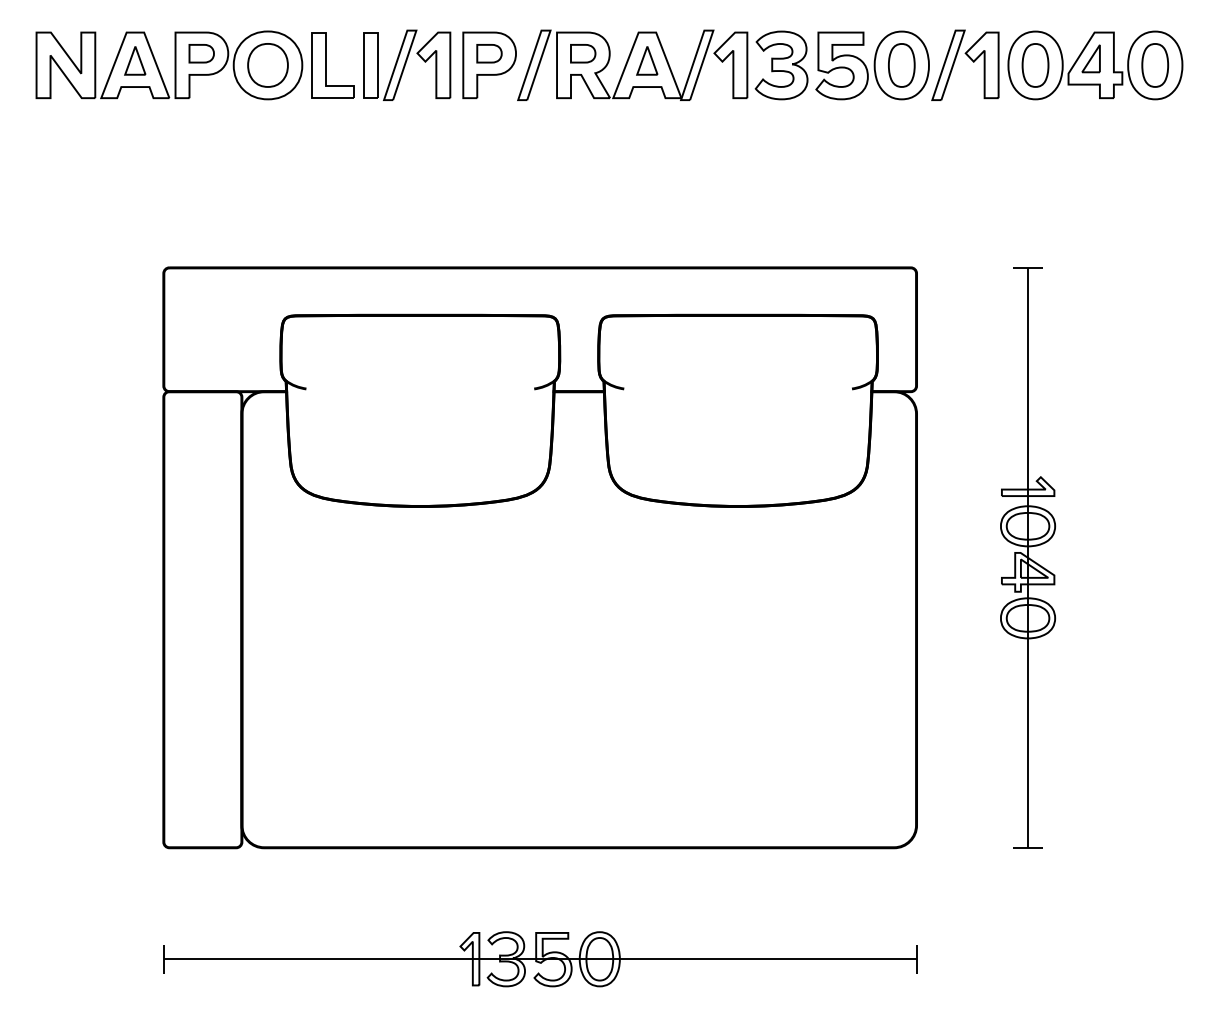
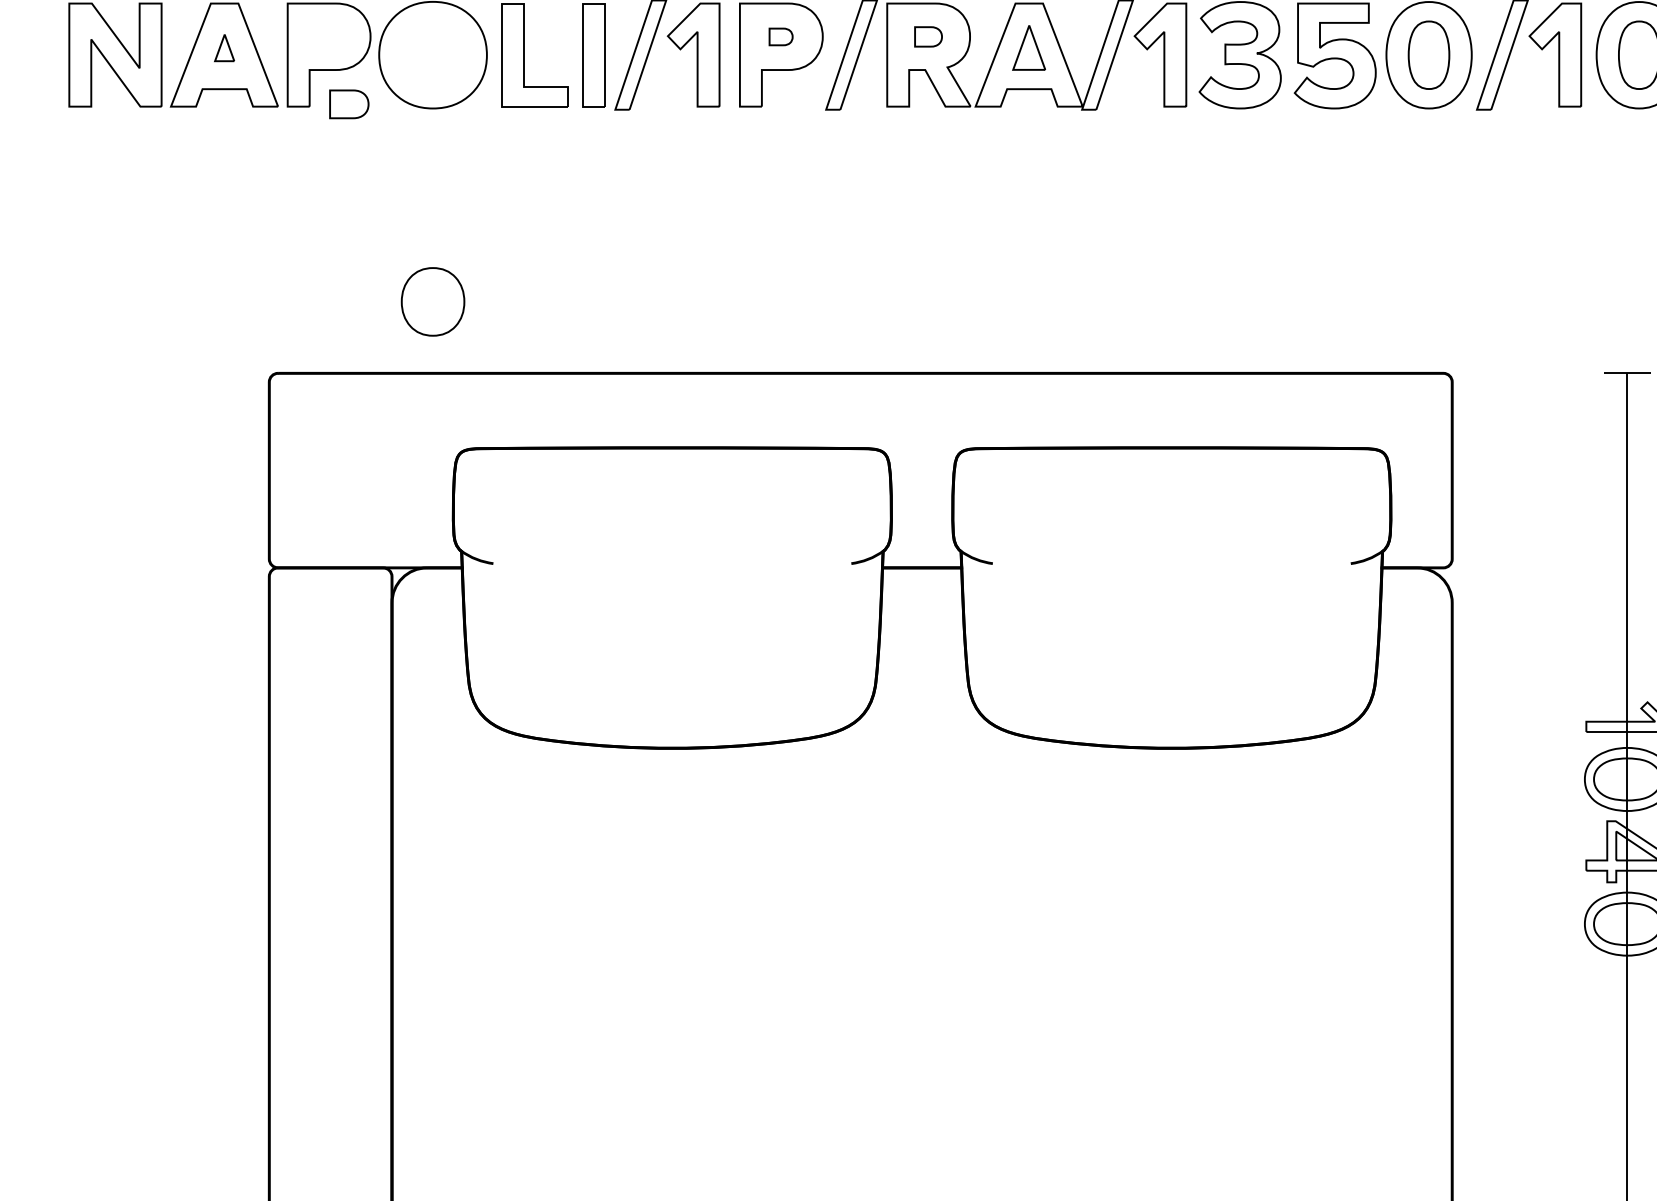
part: (201, 53) -> (348, 104), moved
part: (489, 53) -> (781, 36), size x0.6
part: (583, 53) -> (928, 36), size x0.7
part: (135, 60) -> (224, 47), size x0.6
part: (267, 65) -> (432, 302), moved

